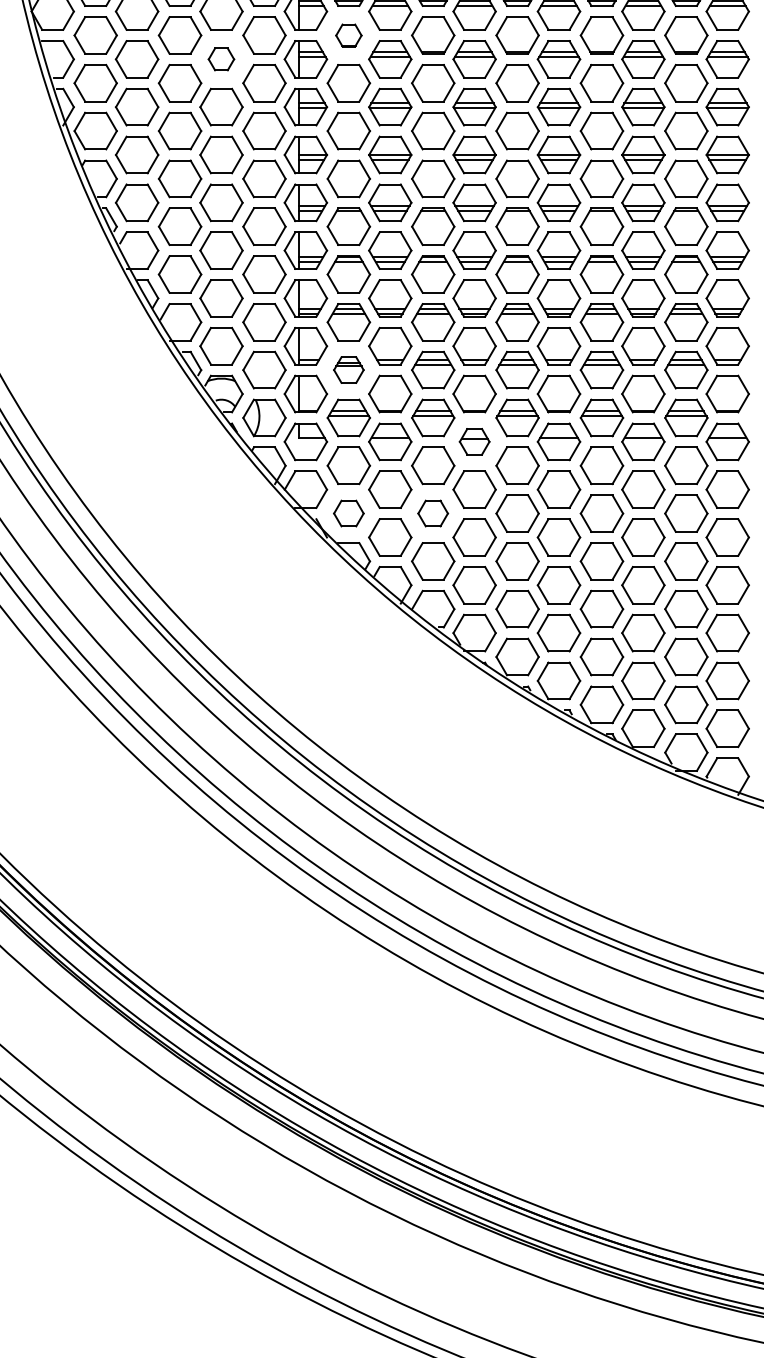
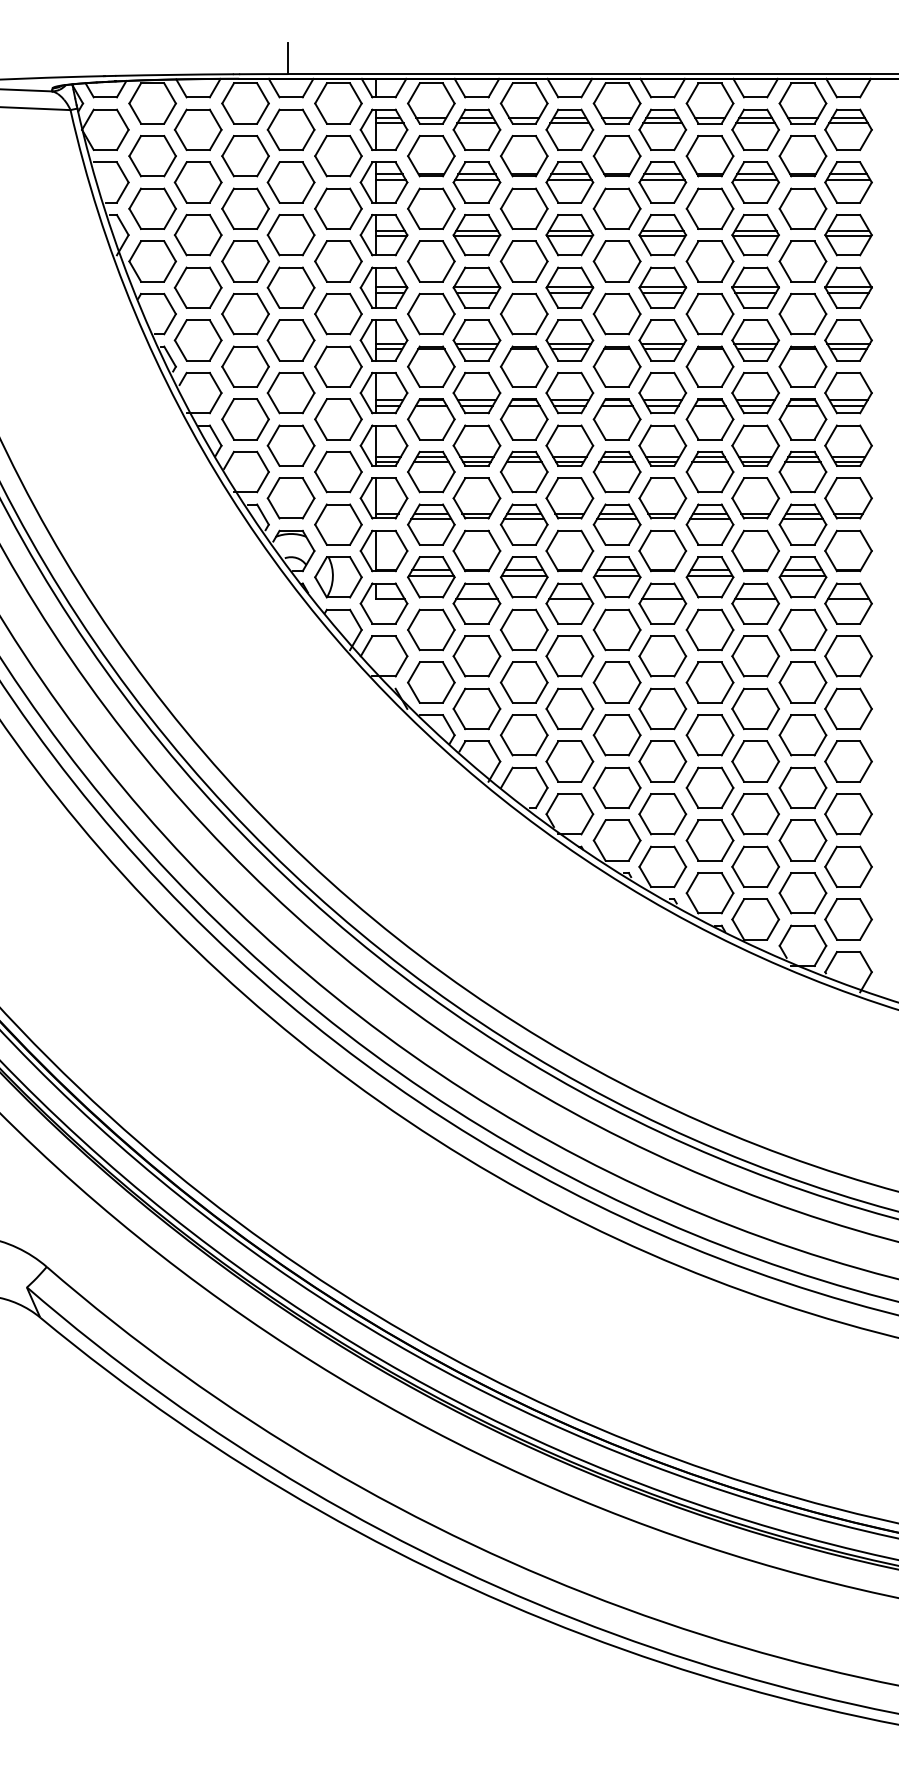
part: (348, 35) -> (431, 156), size x1.67
part: (220, 59) -> (290, 182), size x1.67
part: (348, 369) -> (431, 524), size x1.43
part: (474, 441) -> (569, 603), size x1.43
part: (348, 513) -> (431, 682), size x1.43
part: (432, 513) -> (523, 682), size x1.43

